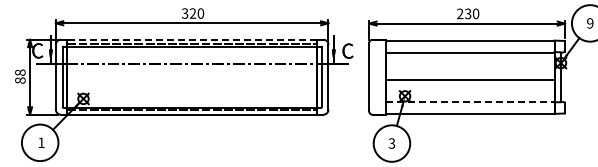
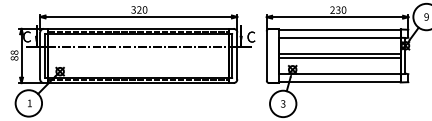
line: (192, 39) -> (138, 28), dashed -> solid
line: (470, 74) -> (340, 53), added
line: (470, 101) -> (340, 73), dashed -> solid

